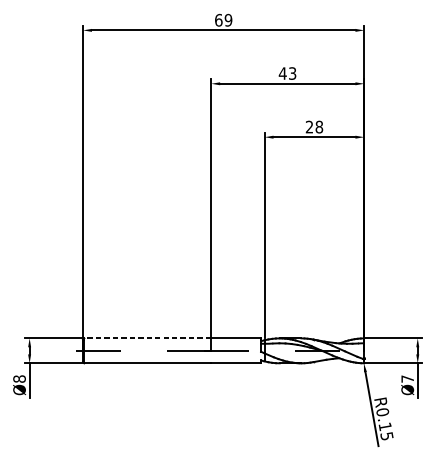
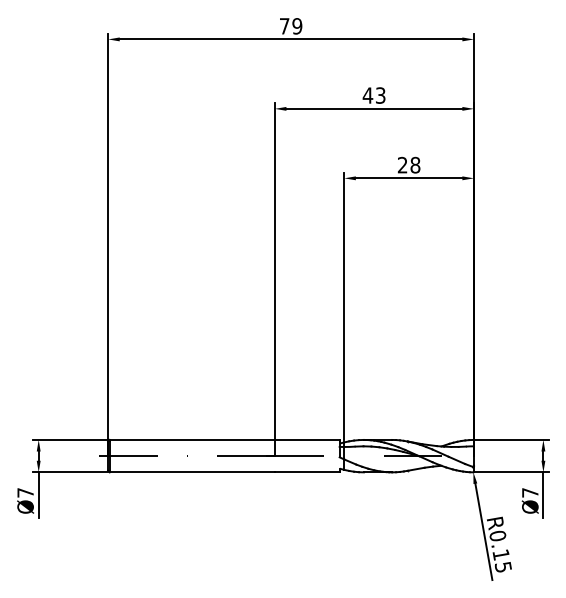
text: (218, 20) -> (284, 26), 69 -> 79
line: (147, 338) -> (192, 439), dashed -> solid
text: (19, 378) -> (25, 492), Ø8 -> Ø7

